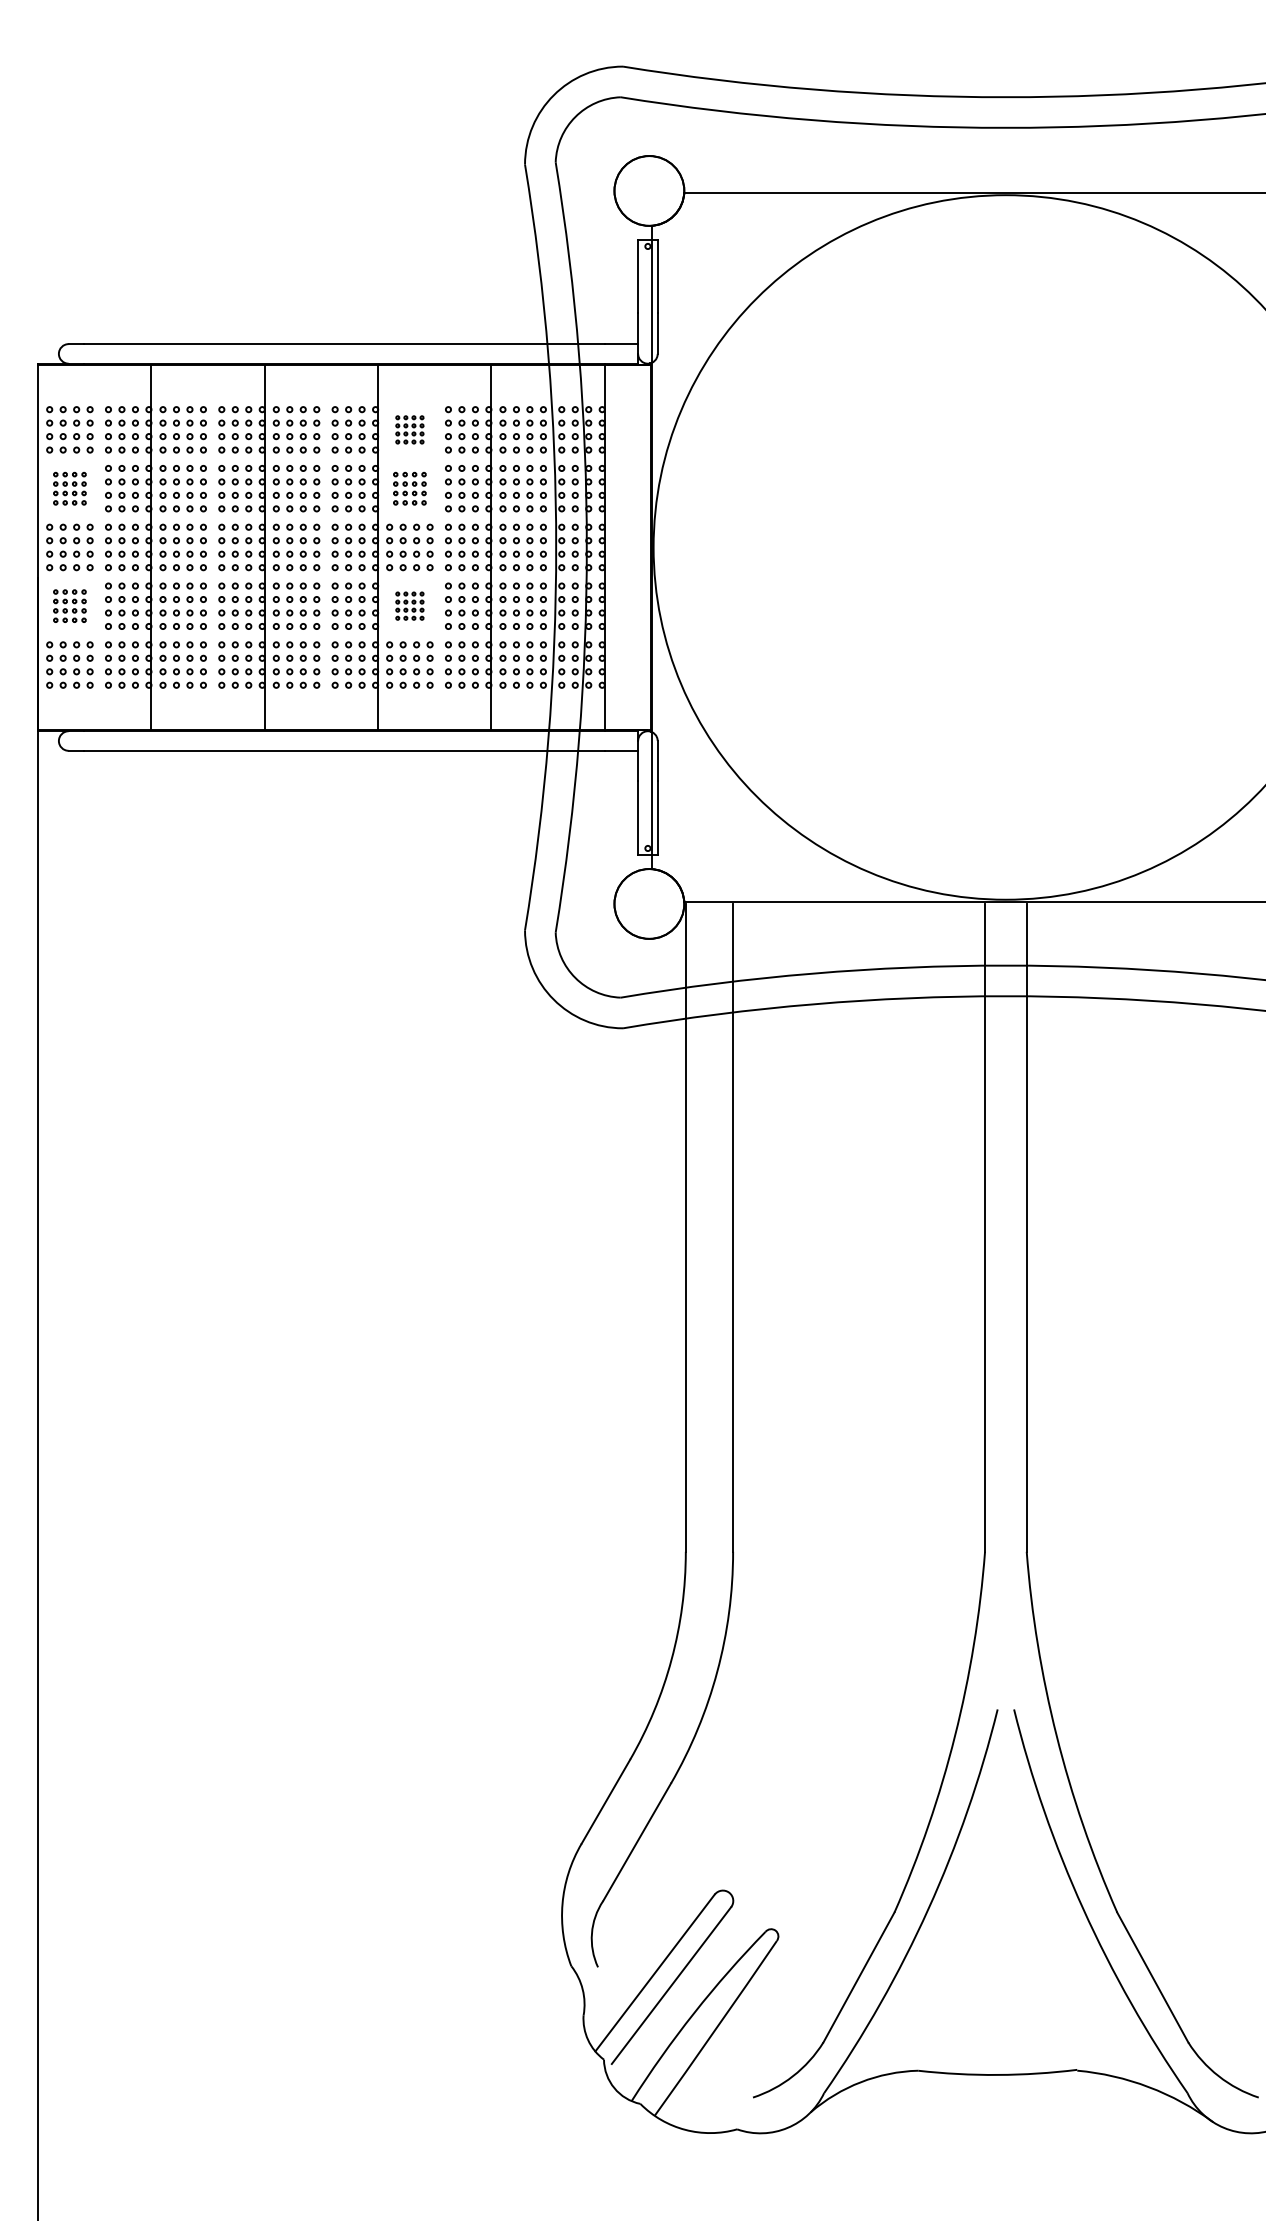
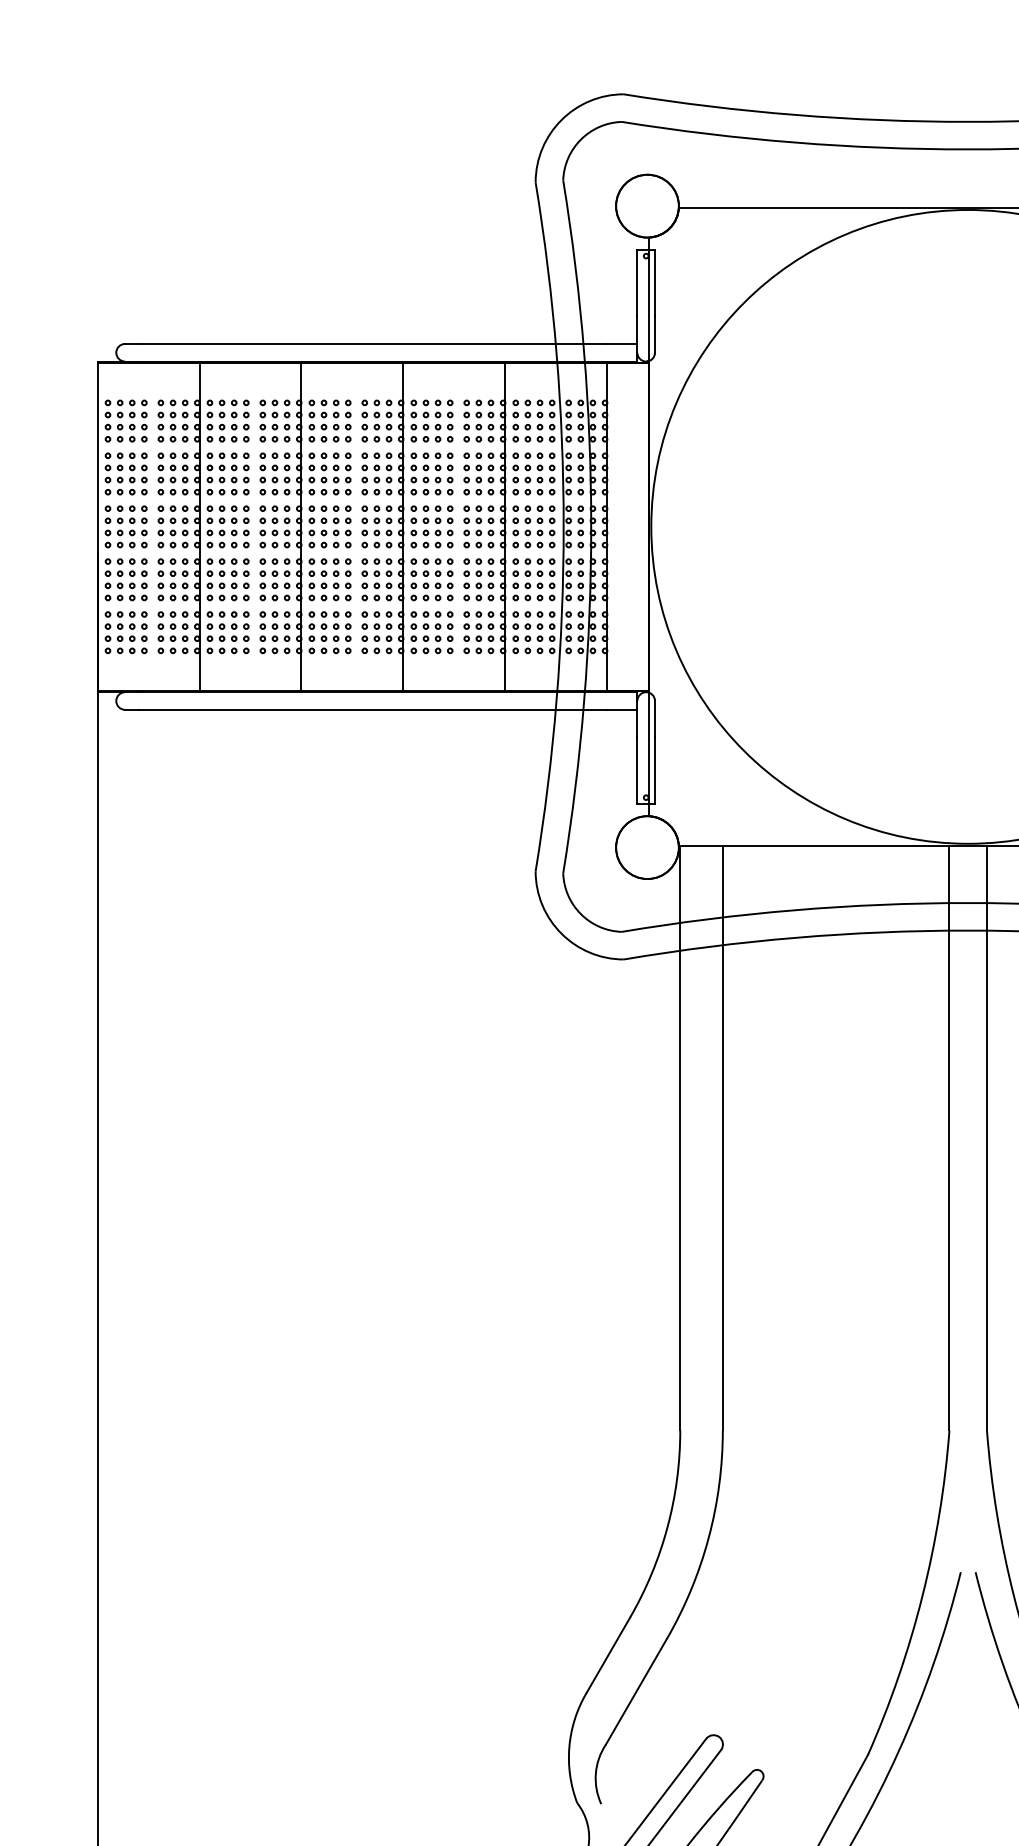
part: (409, 429) -> (431, 420), size x1.67
part: (69, 488) -> (125, 473), size x1.43
part: (409, 488) -> (431, 473), size x1.43
part: (69, 605) -> (125, 579), size x1.43
part: (409, 605) -> (431, 579), size x1.67

